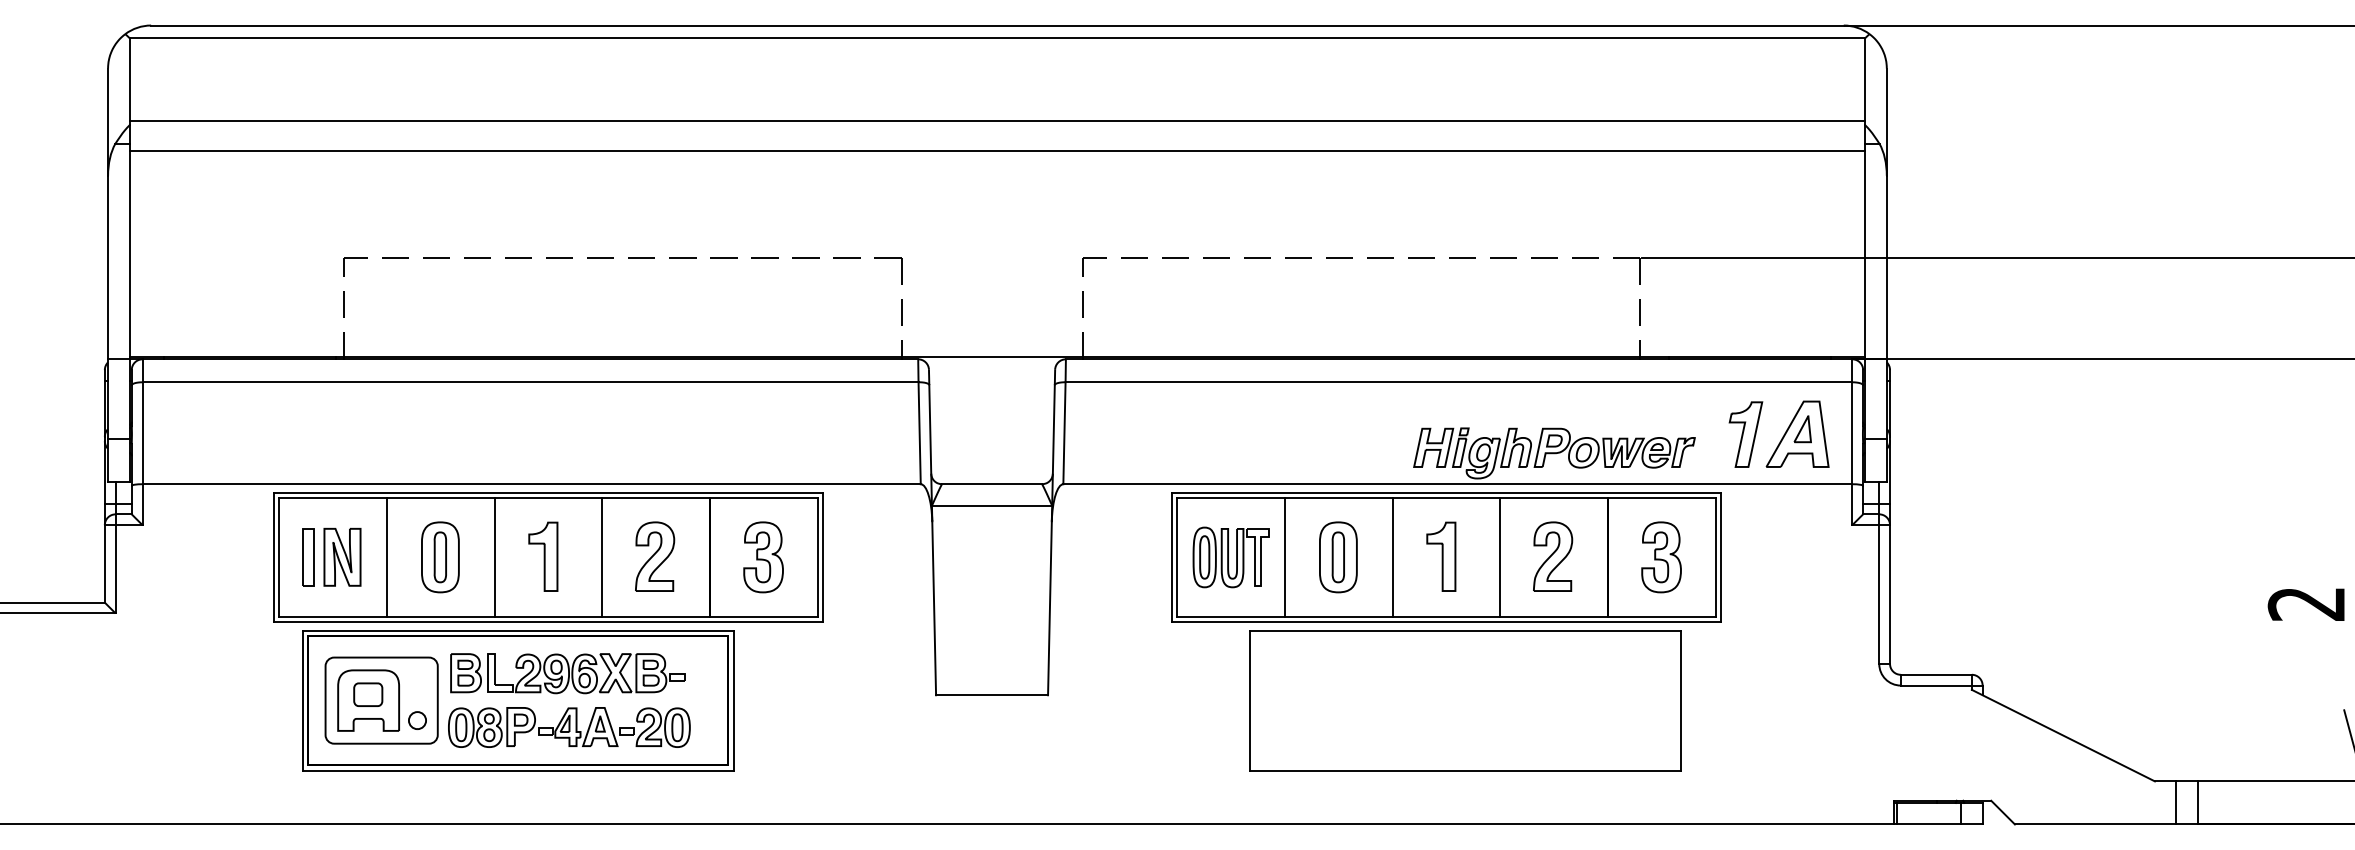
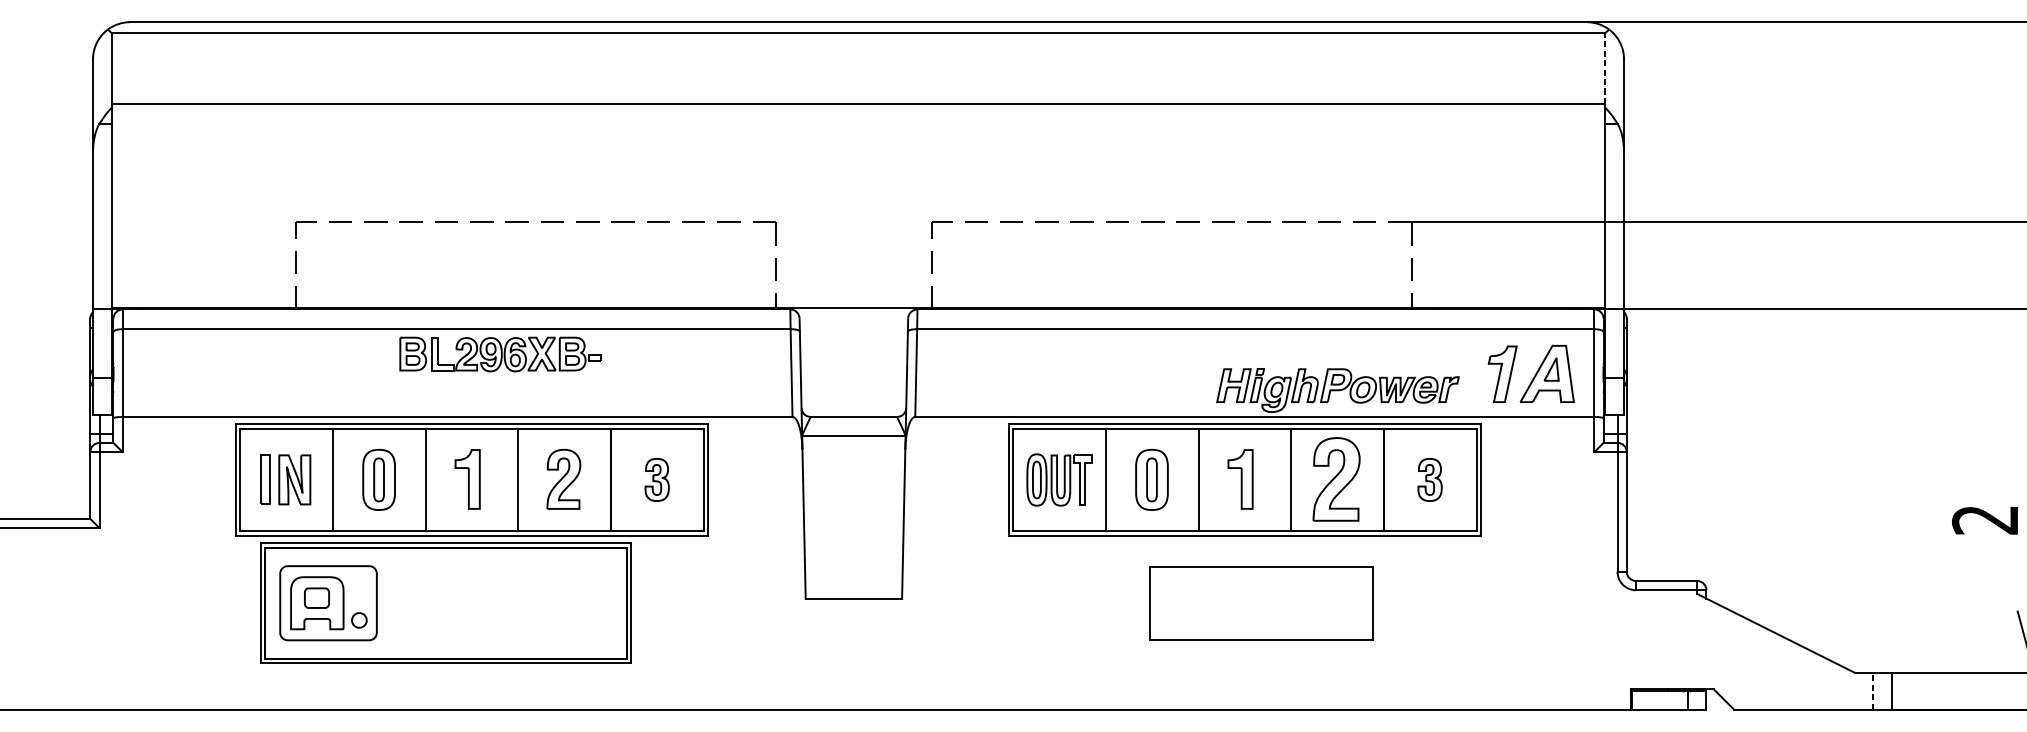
line: (1865, 78) -> (1605, 67), solid -> dashed
line: (997, 151) -> (858, 130), removed
part: (1553, 556) -> (1337, 479), size x1.4
part: (763, 557) -> (657, 480), size x0.7
part: (1661, 557) -> (1430, 480), size x0.7
part: (567, 673) -> (500, 354), moved
part: (1465, 700) -> (1261, 603), size x0.6
part: (569, 727) -> (490, 626), removed
line: (2176, 802) -> (1873, 690), solid -> dashed

